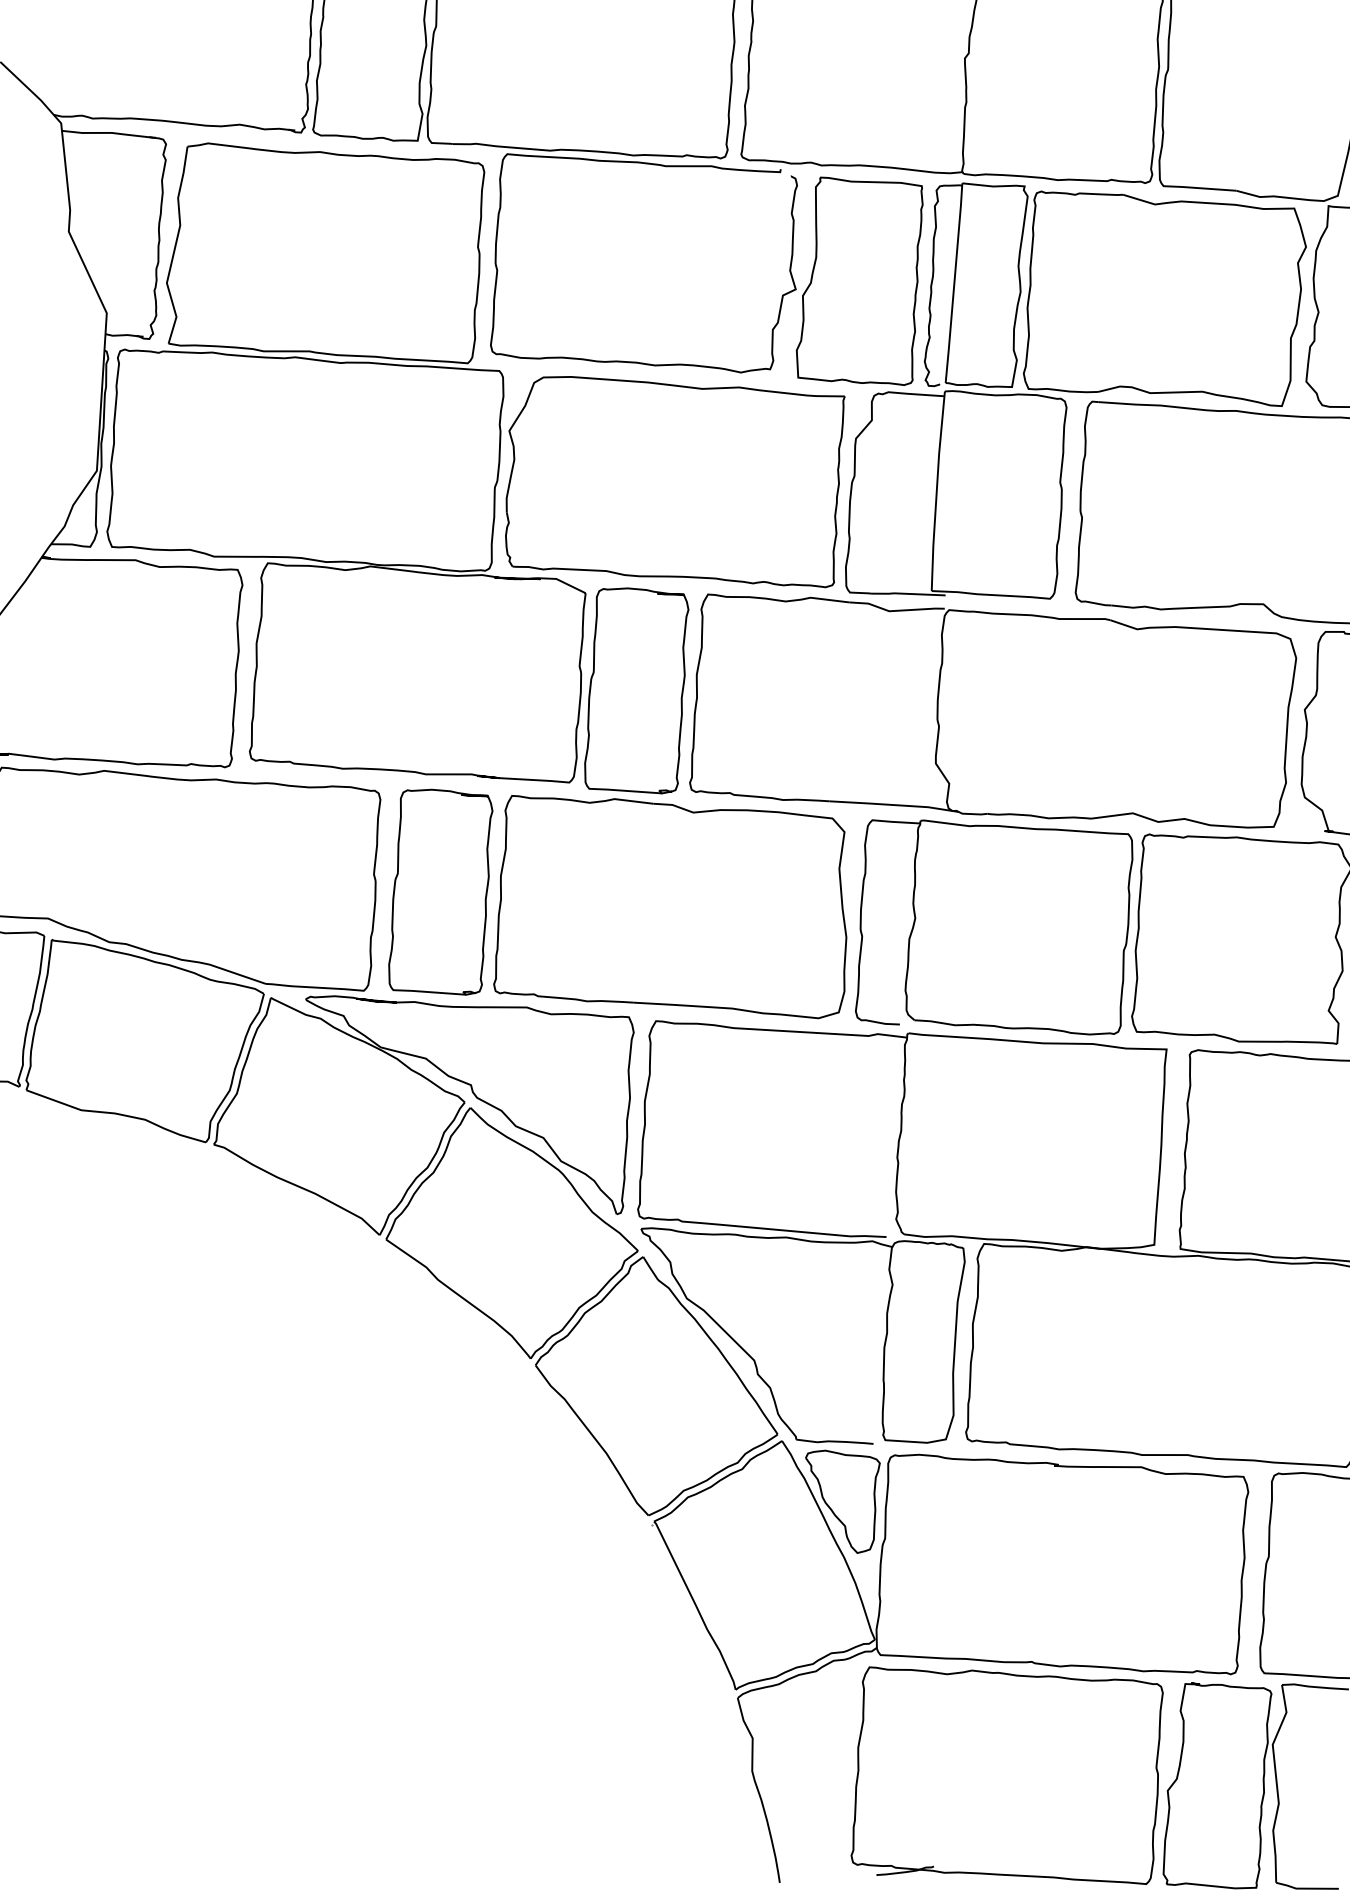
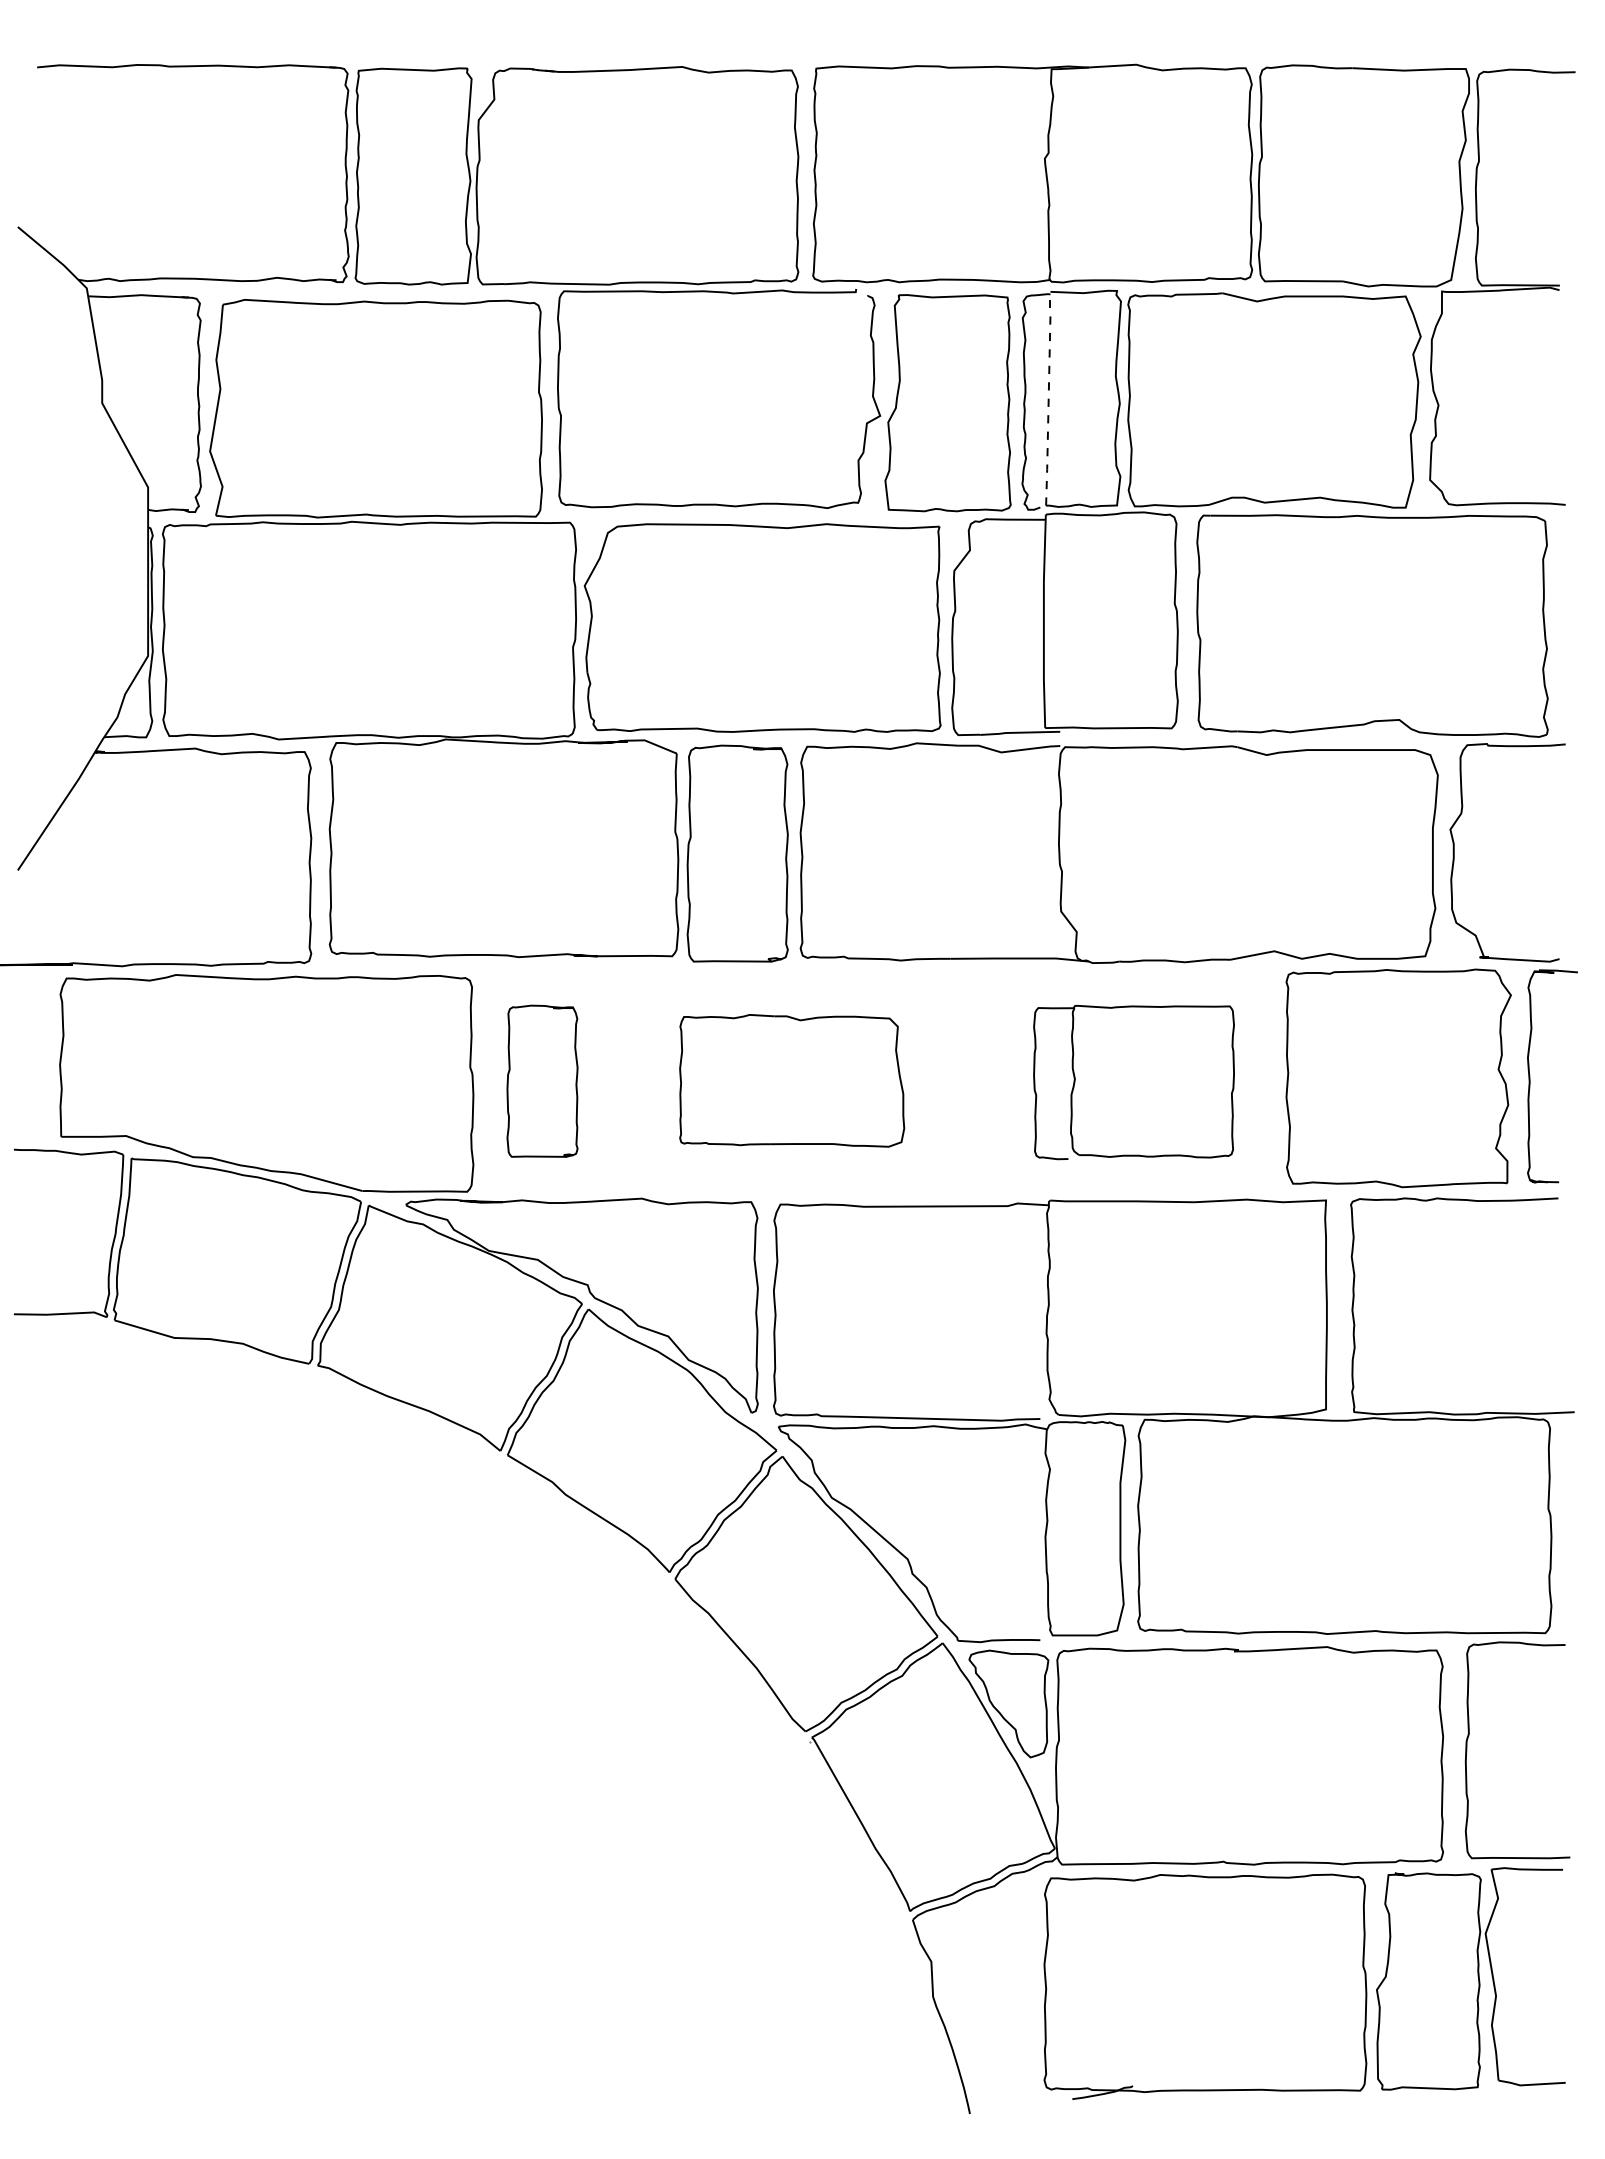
line: (954, 282) -> (1048, 397), solid -> dashed
part: (440, 892) -> (542, 1081), size x0.7
part: (673, 905) -> (791, 1080), size x0.6
part: (993, 927) -> (1133, 1082), size x0.7

